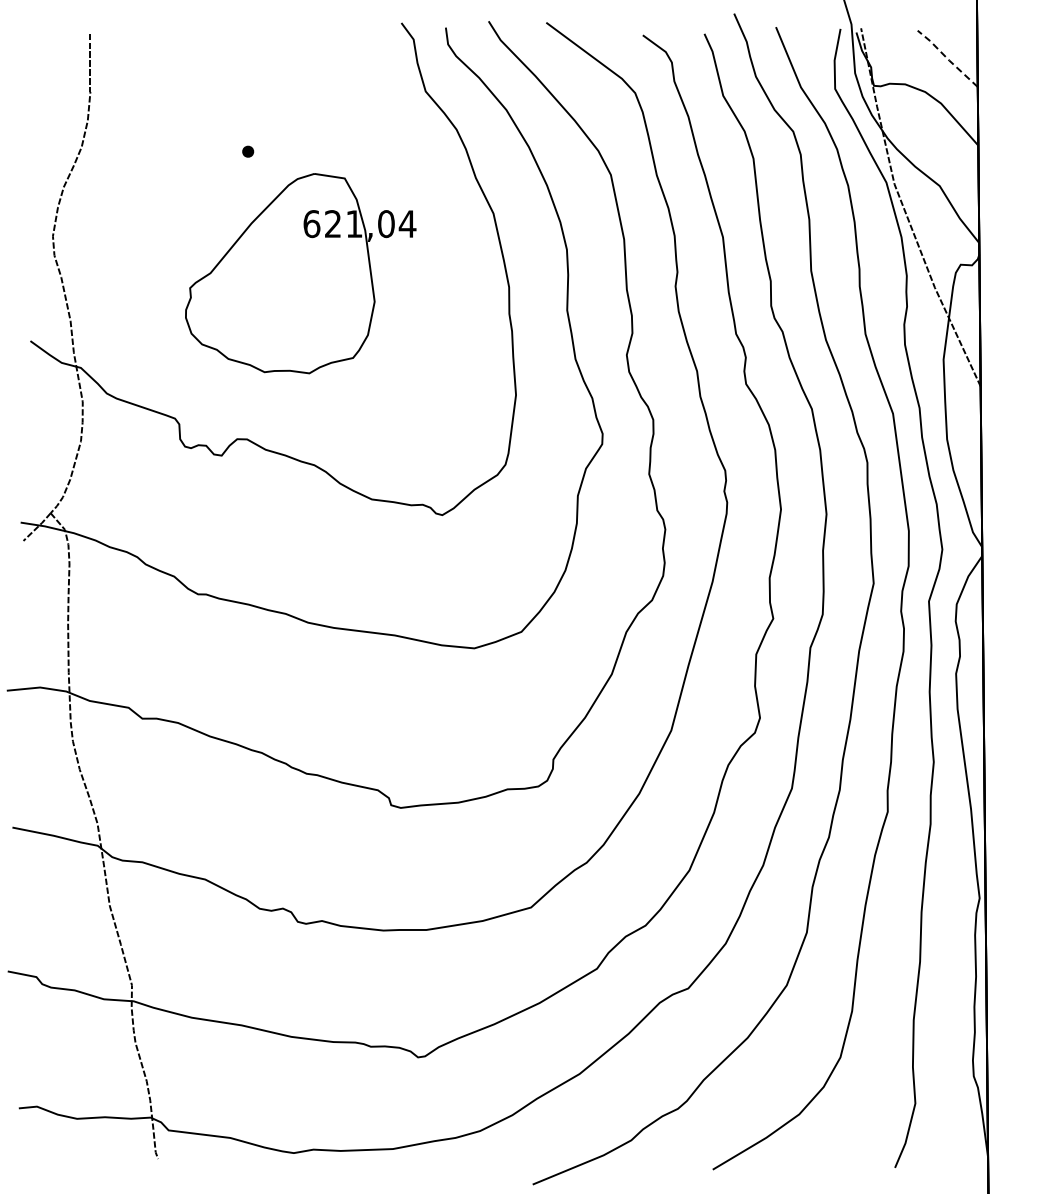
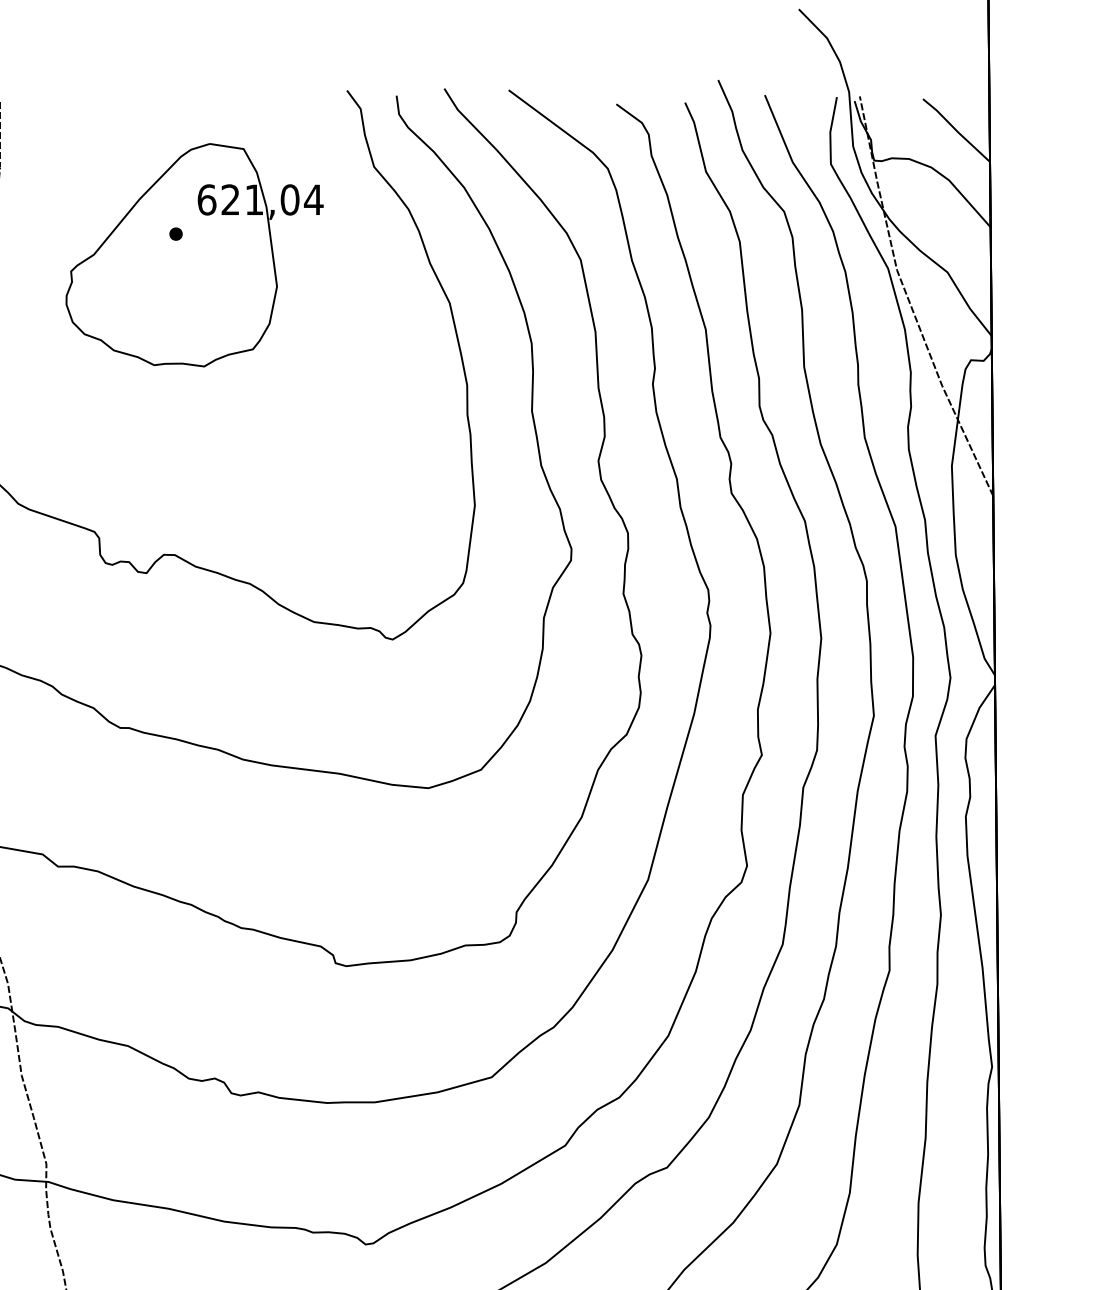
line: (947, 58) -> (956, 130), dashed -> solid
part: (300, 273) -> (194, 255), moved

